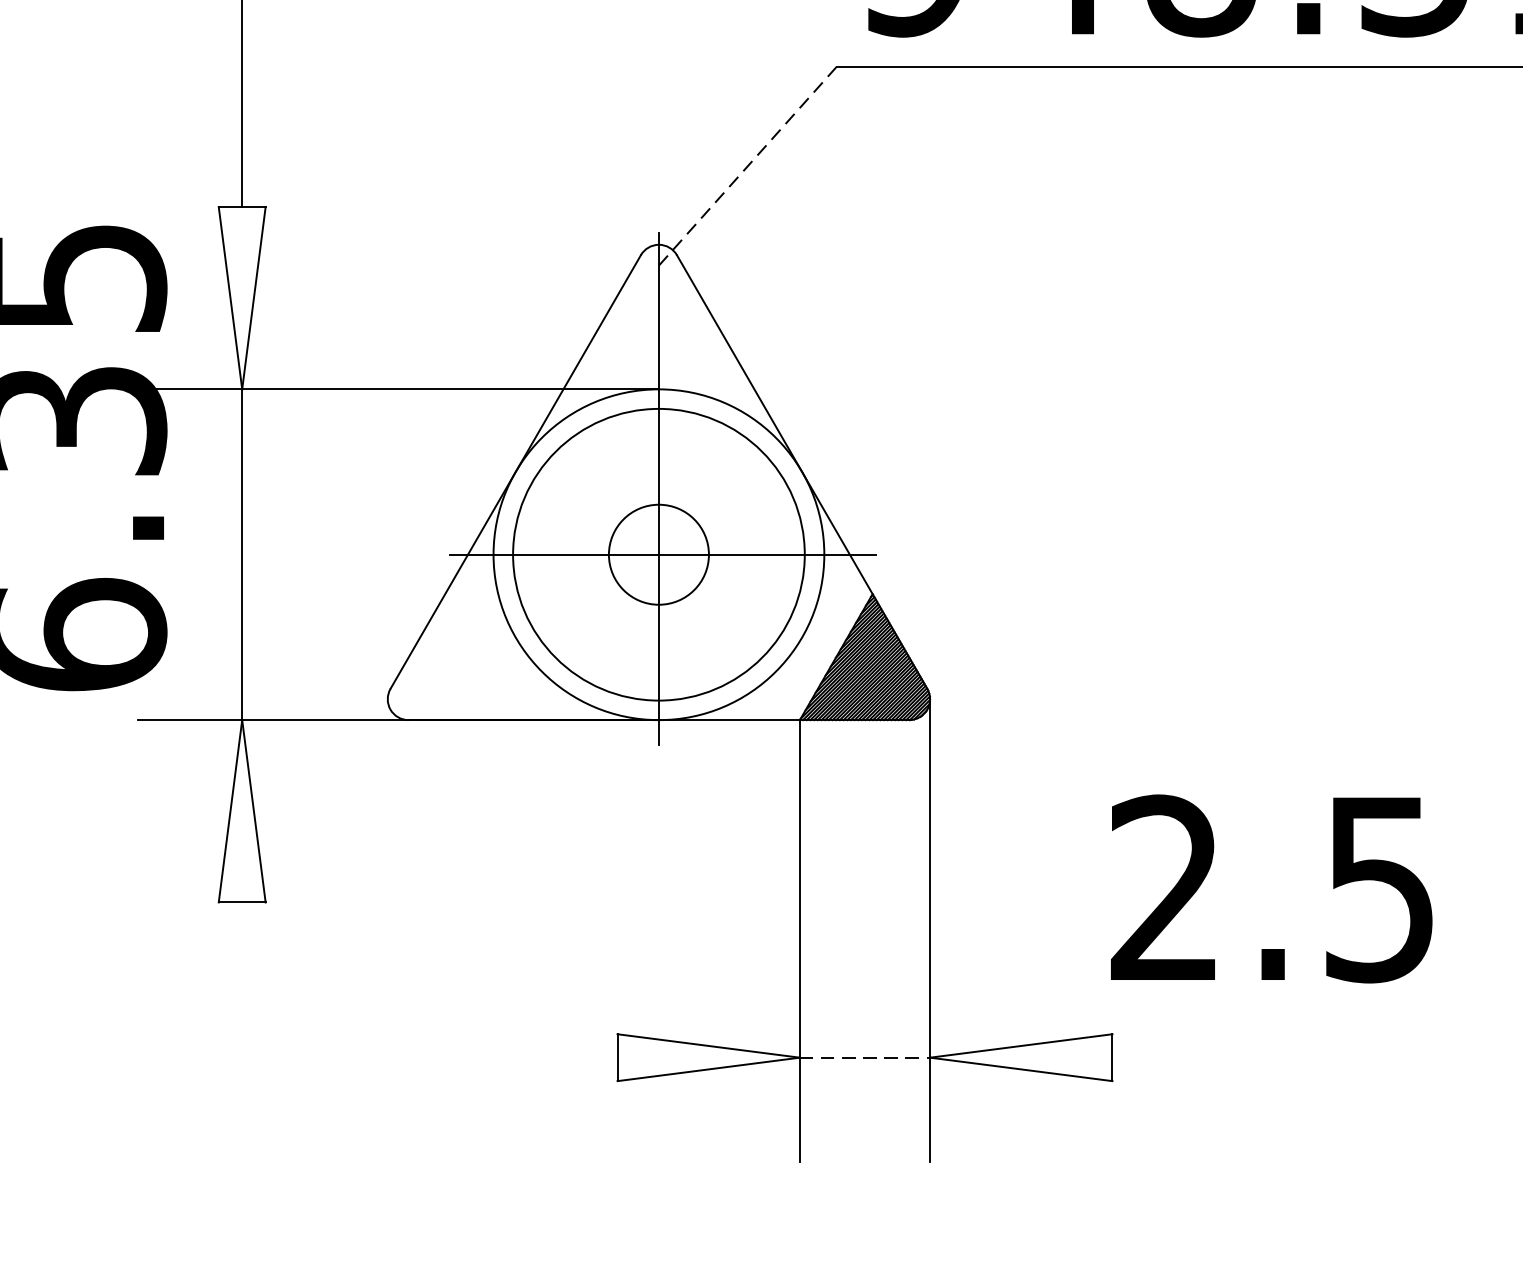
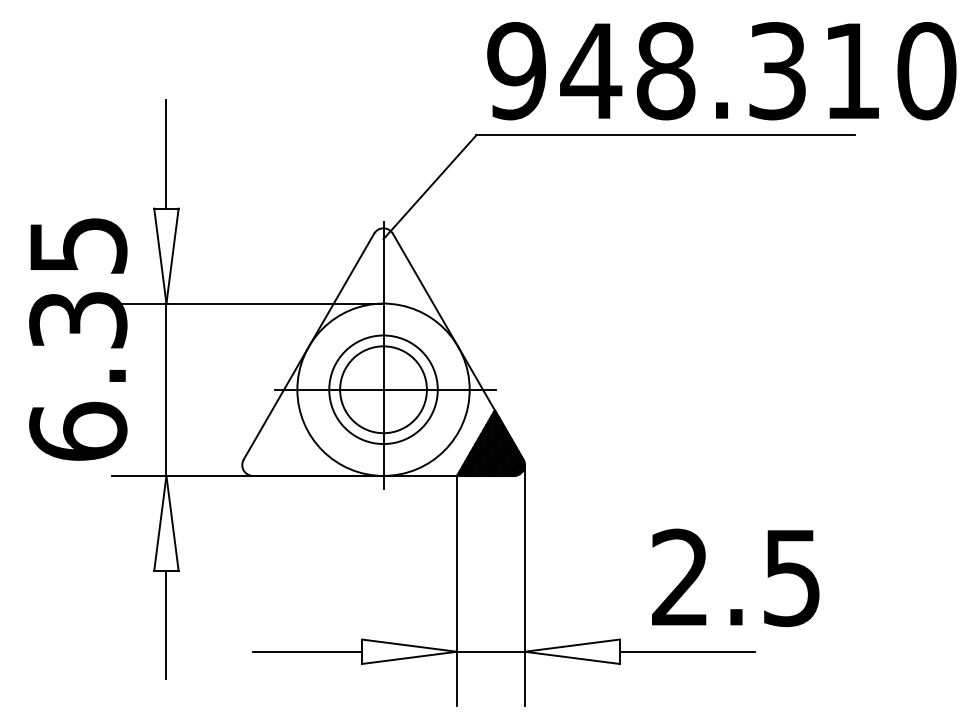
line: (747, 166) -> (429, 187), dashed -> solid
circle: (658, 554) -> (383, 389), size x0.71
circle: (658, 554) -> (383, 389), size x1.67
text: (1271, 888) -> (735, 577), moved
line: (242, 1005) -> (166, 624), added
line: (512, 1057) -> (307, 651), added
line: (864, 1057) -> (490, 651), dashed -> solid
line: (1240, 1057) -> (686, 651), added

